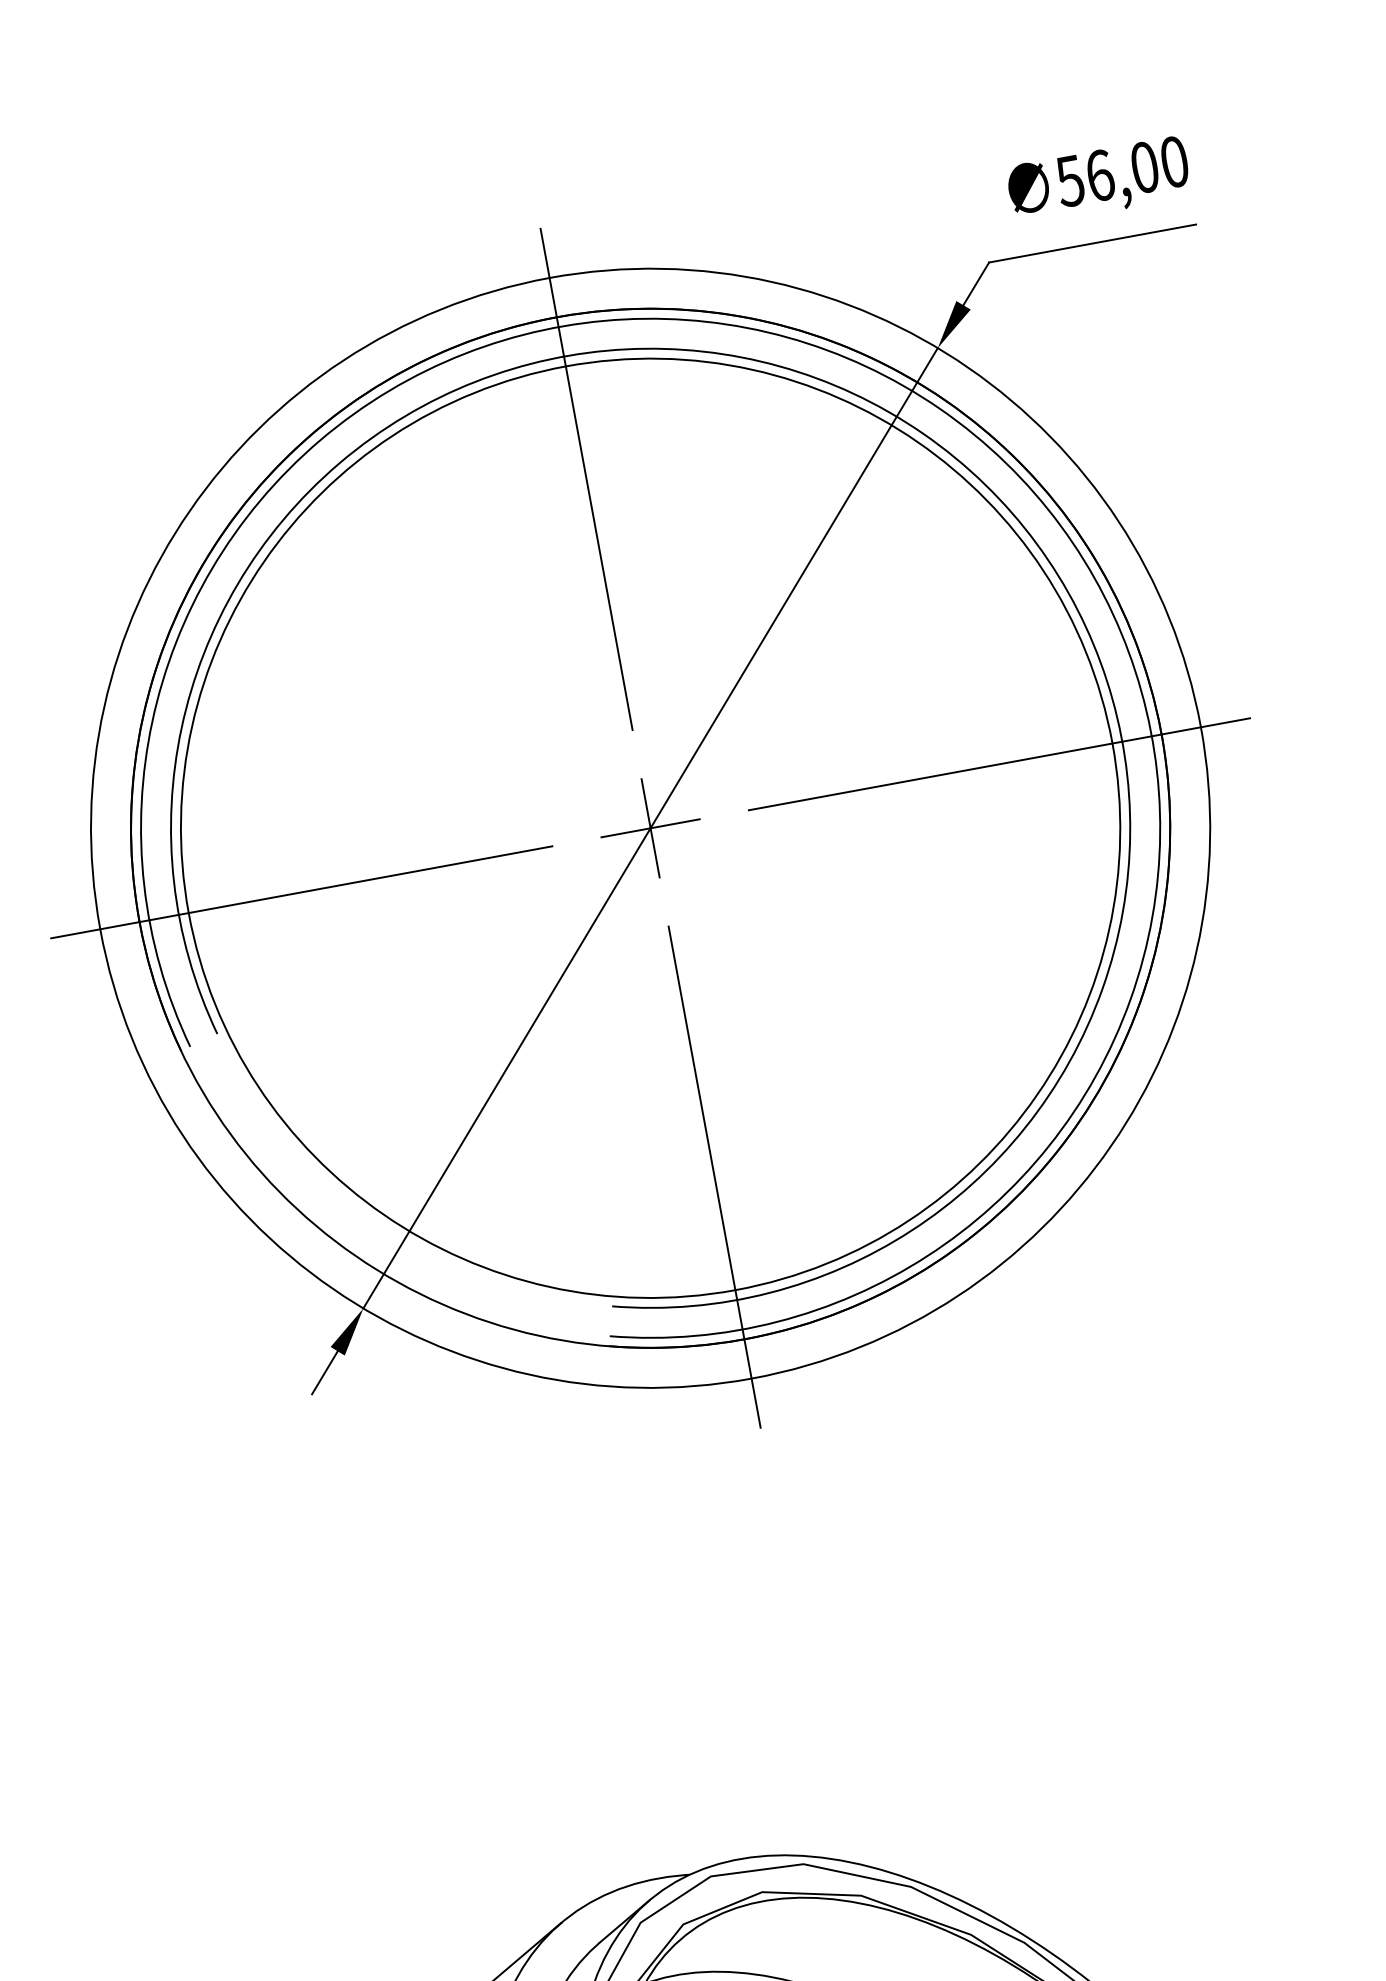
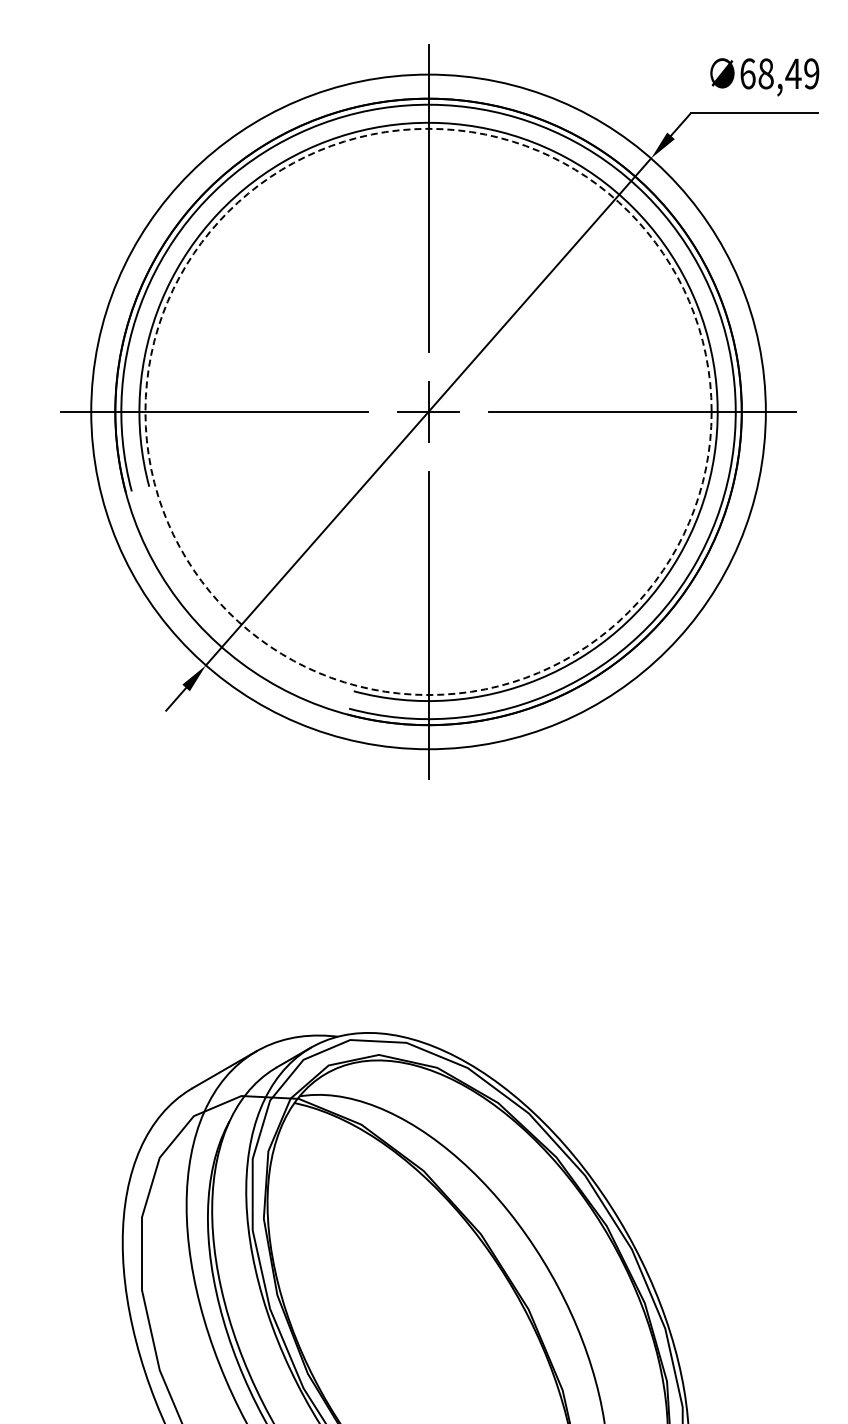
text: (1121, 171) -> (779, 73), 56,00 -> 68,49
circle: (650, 827) -> (428, 411), solid -> dashed

